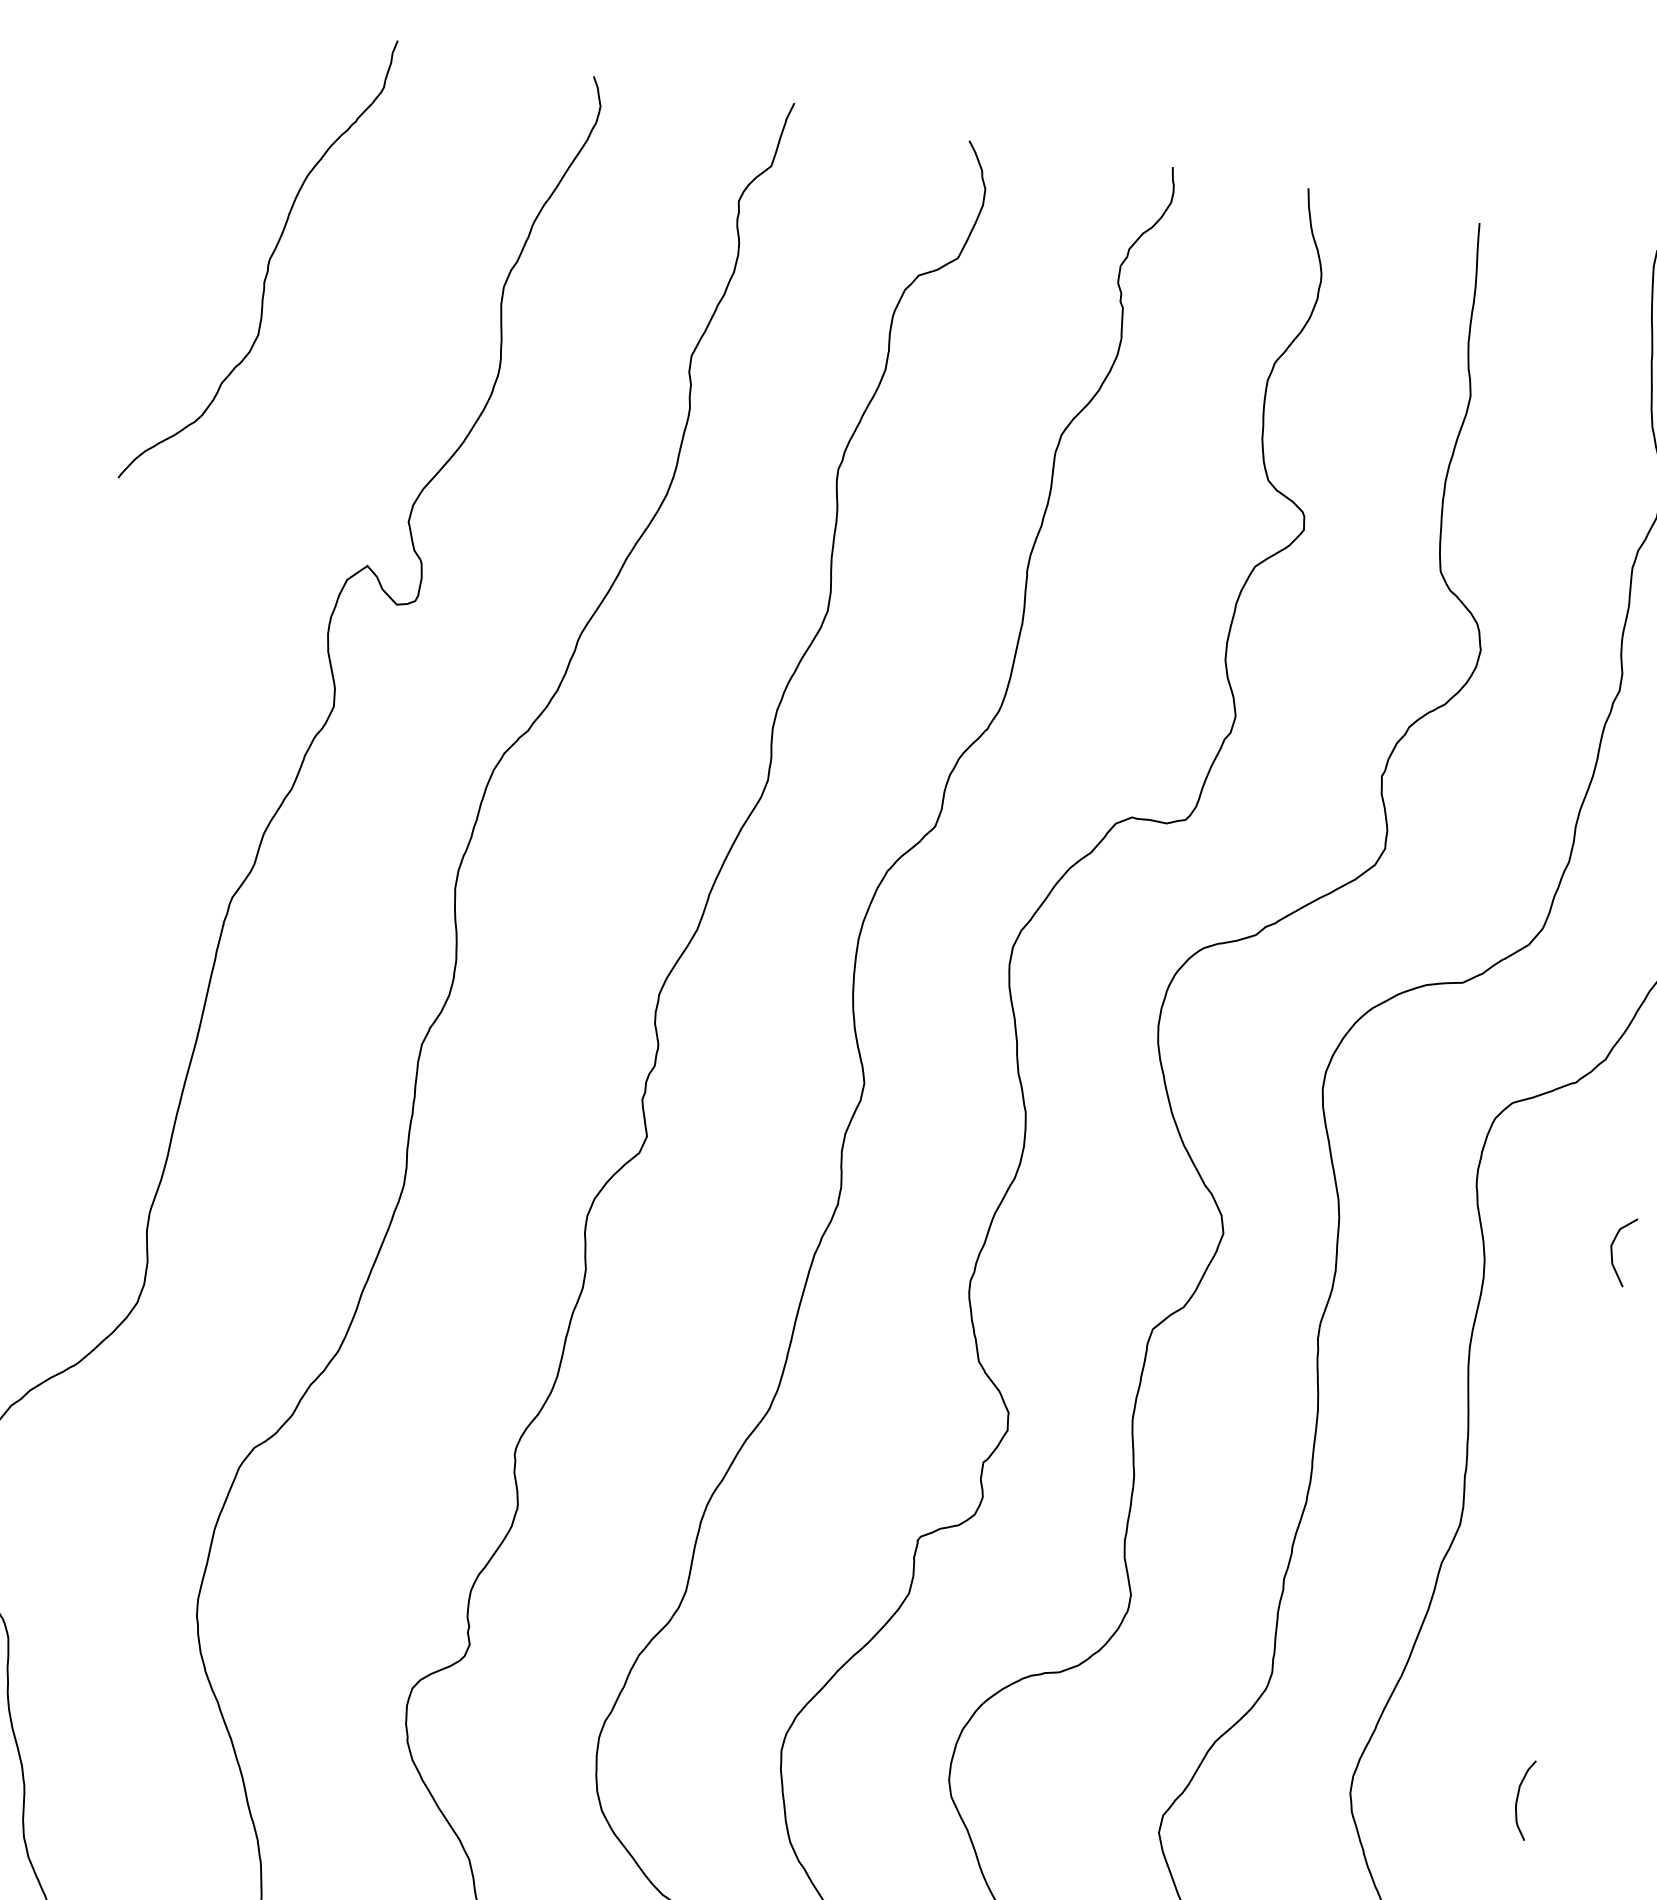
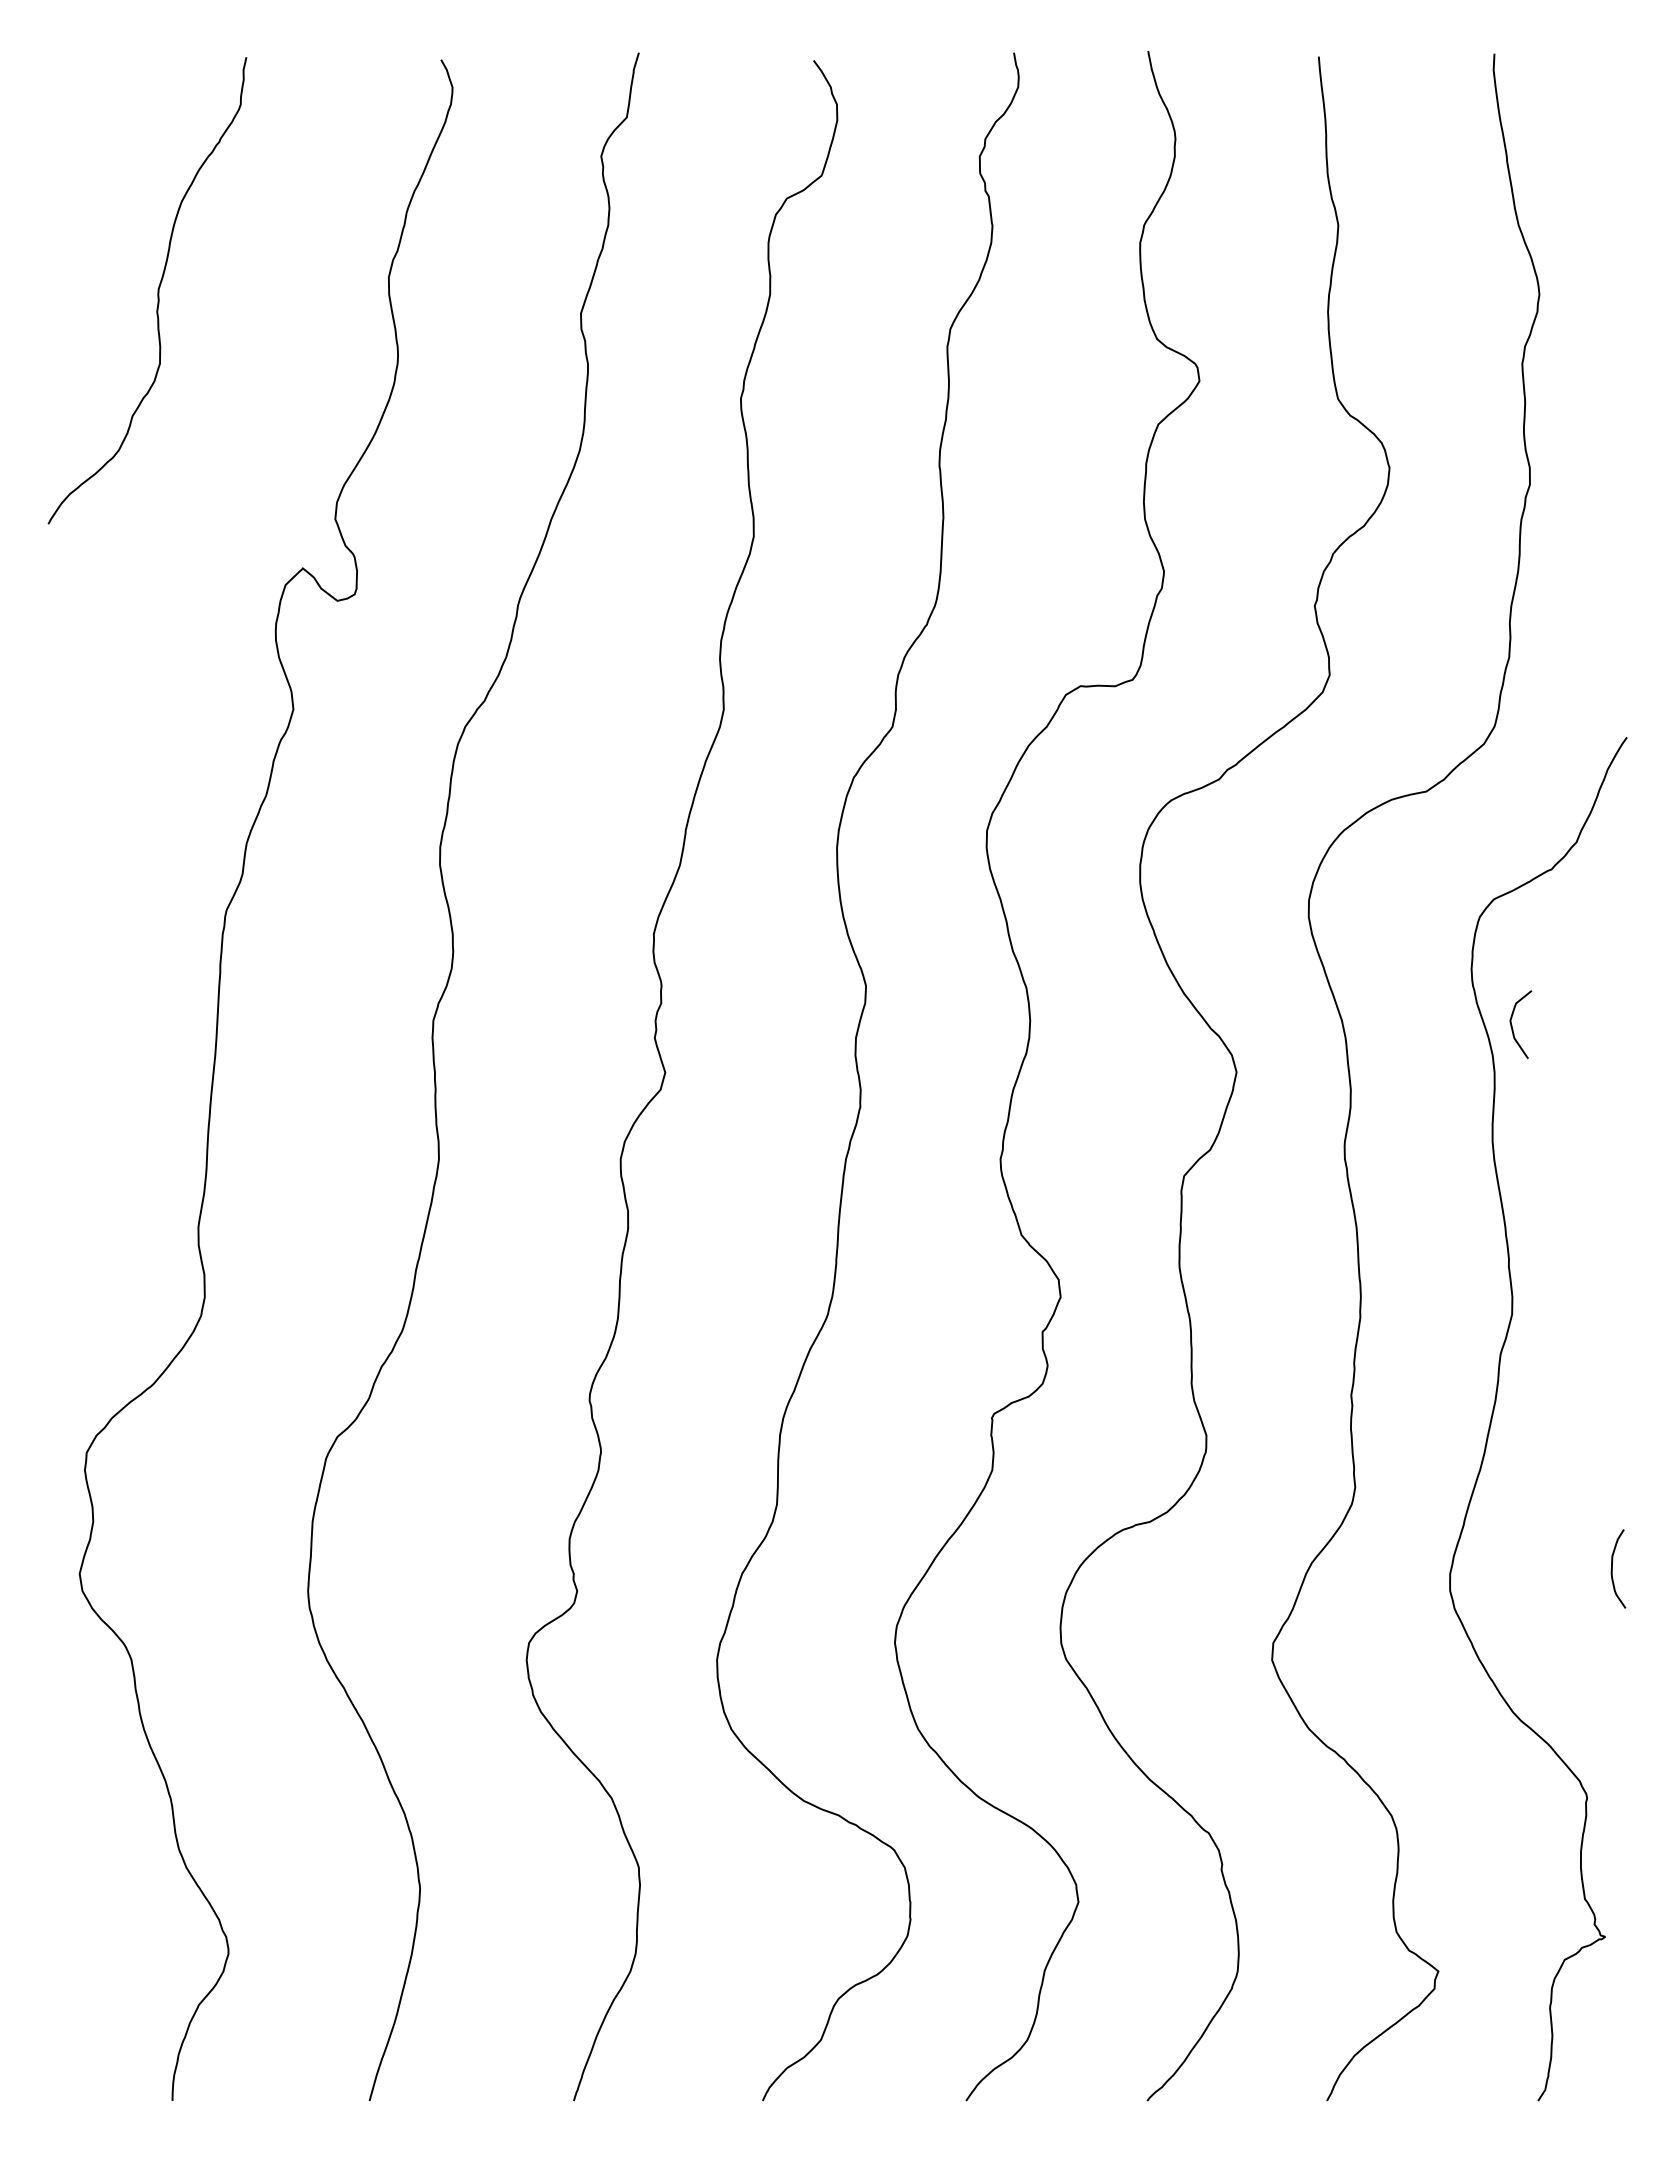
curve: (1612, 1249) -> (1512, 1024), moved

